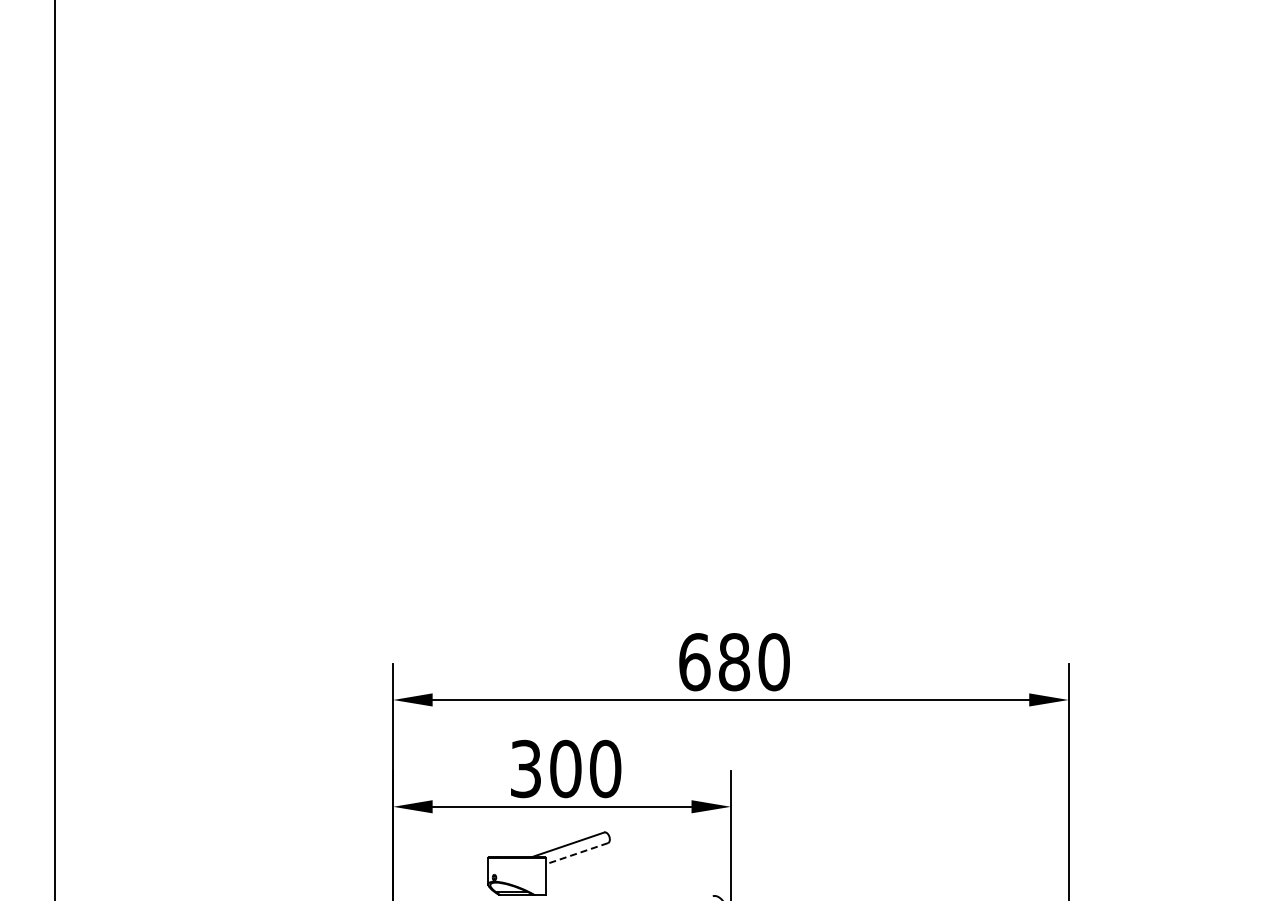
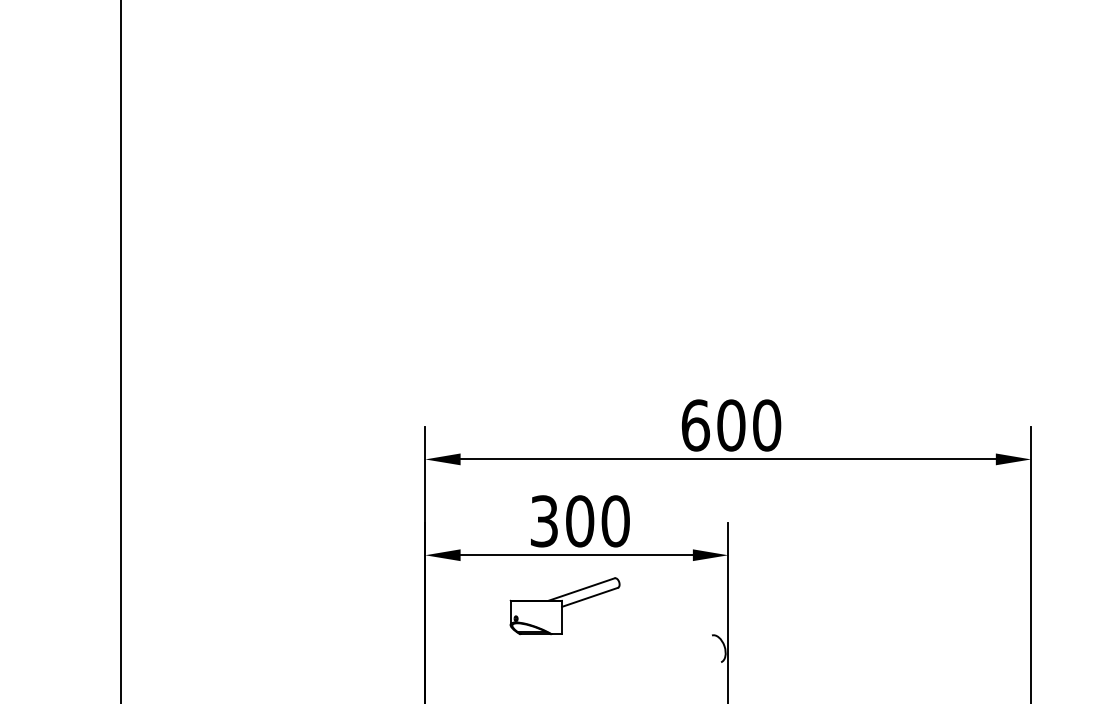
text: (734, 662) -> (731, 425), 680 -> 600
line: (576, 853) -> (589, 597), dashed -> solid

